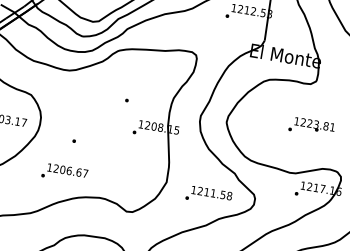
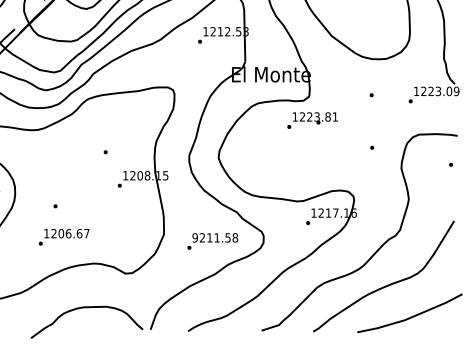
text: (311, 127) -> (312, 120), moved
text: (64, 173) -> (63, 237), moved
text: (193, 189) -> (194, 237), 1211.58 -> 9211.58

